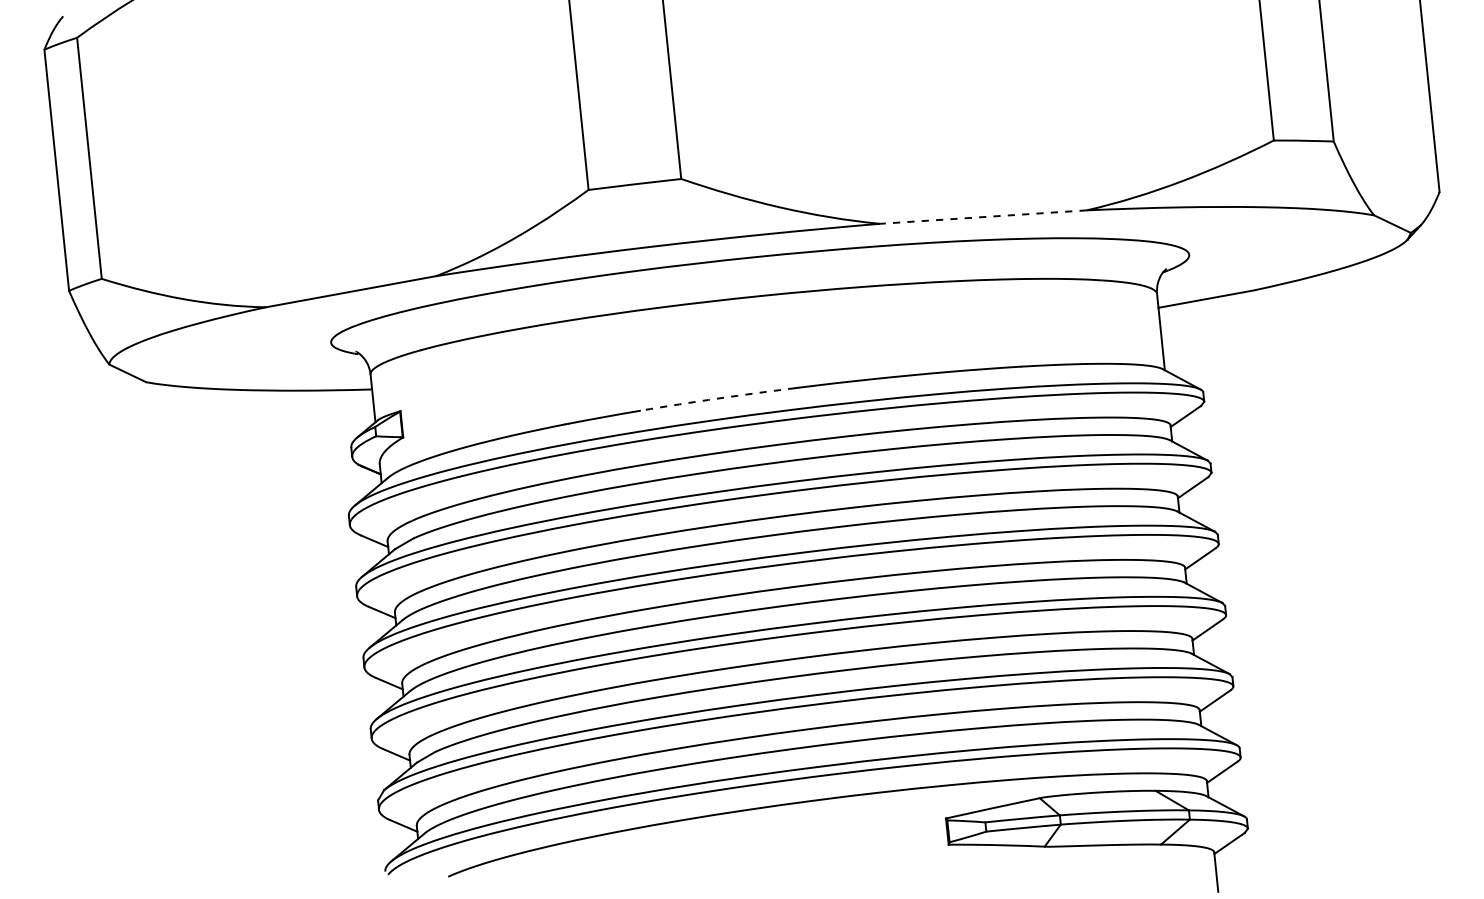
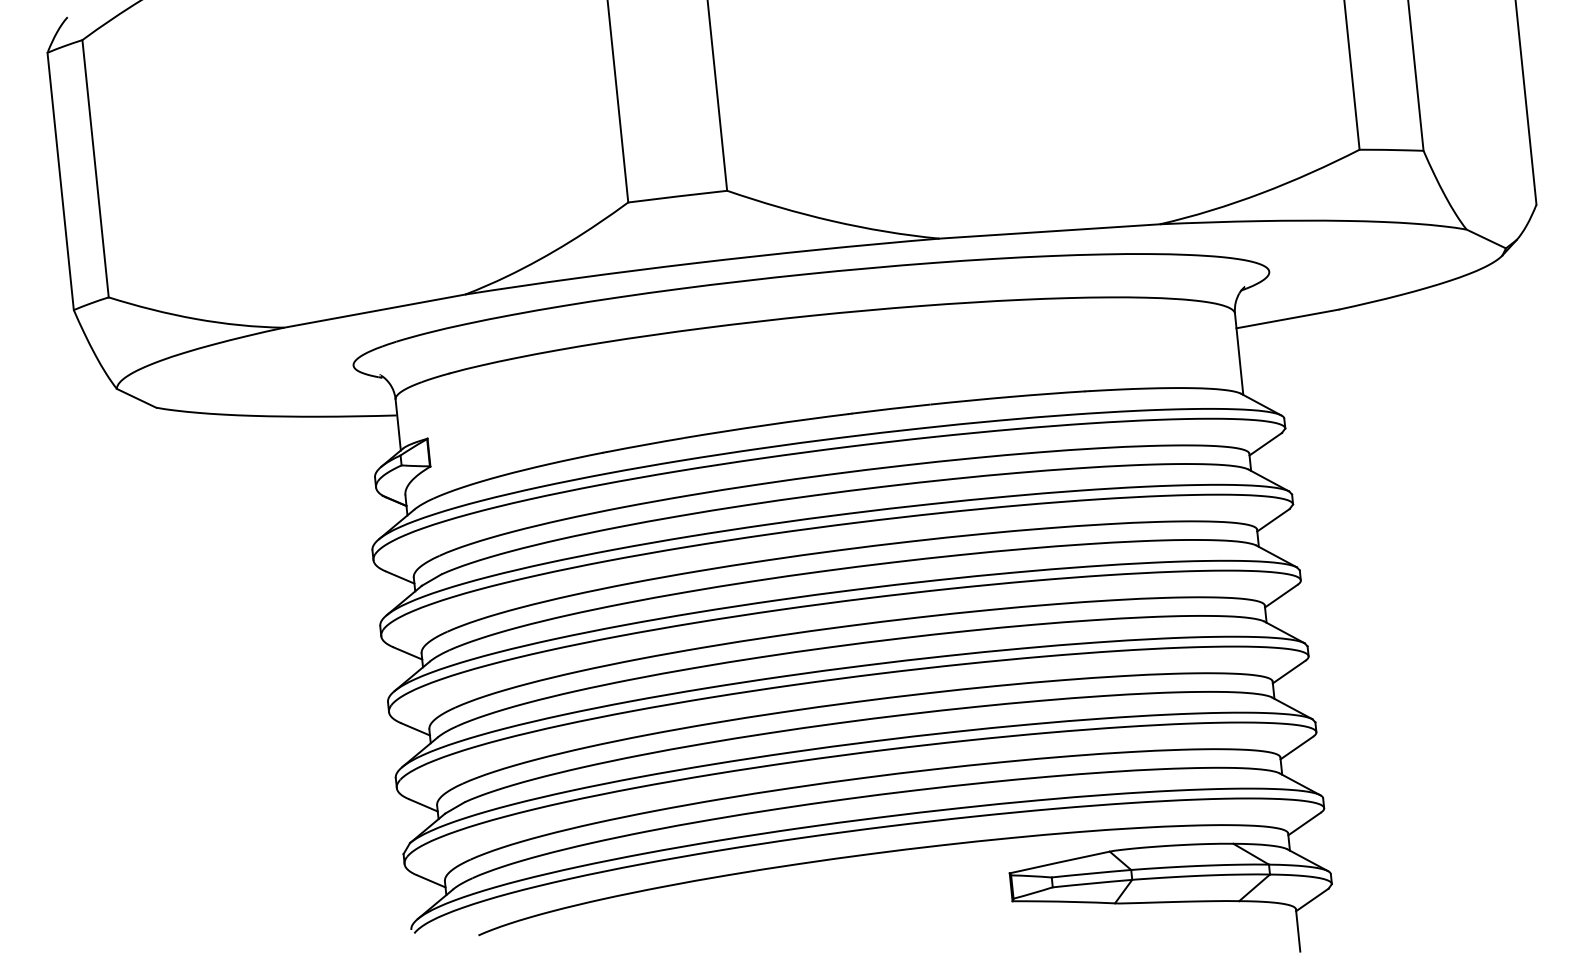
line: (983, 217) -> (1049, 231), dashed -> solid
arc: (718, 398) -> (766, 425), dashed -> solid

